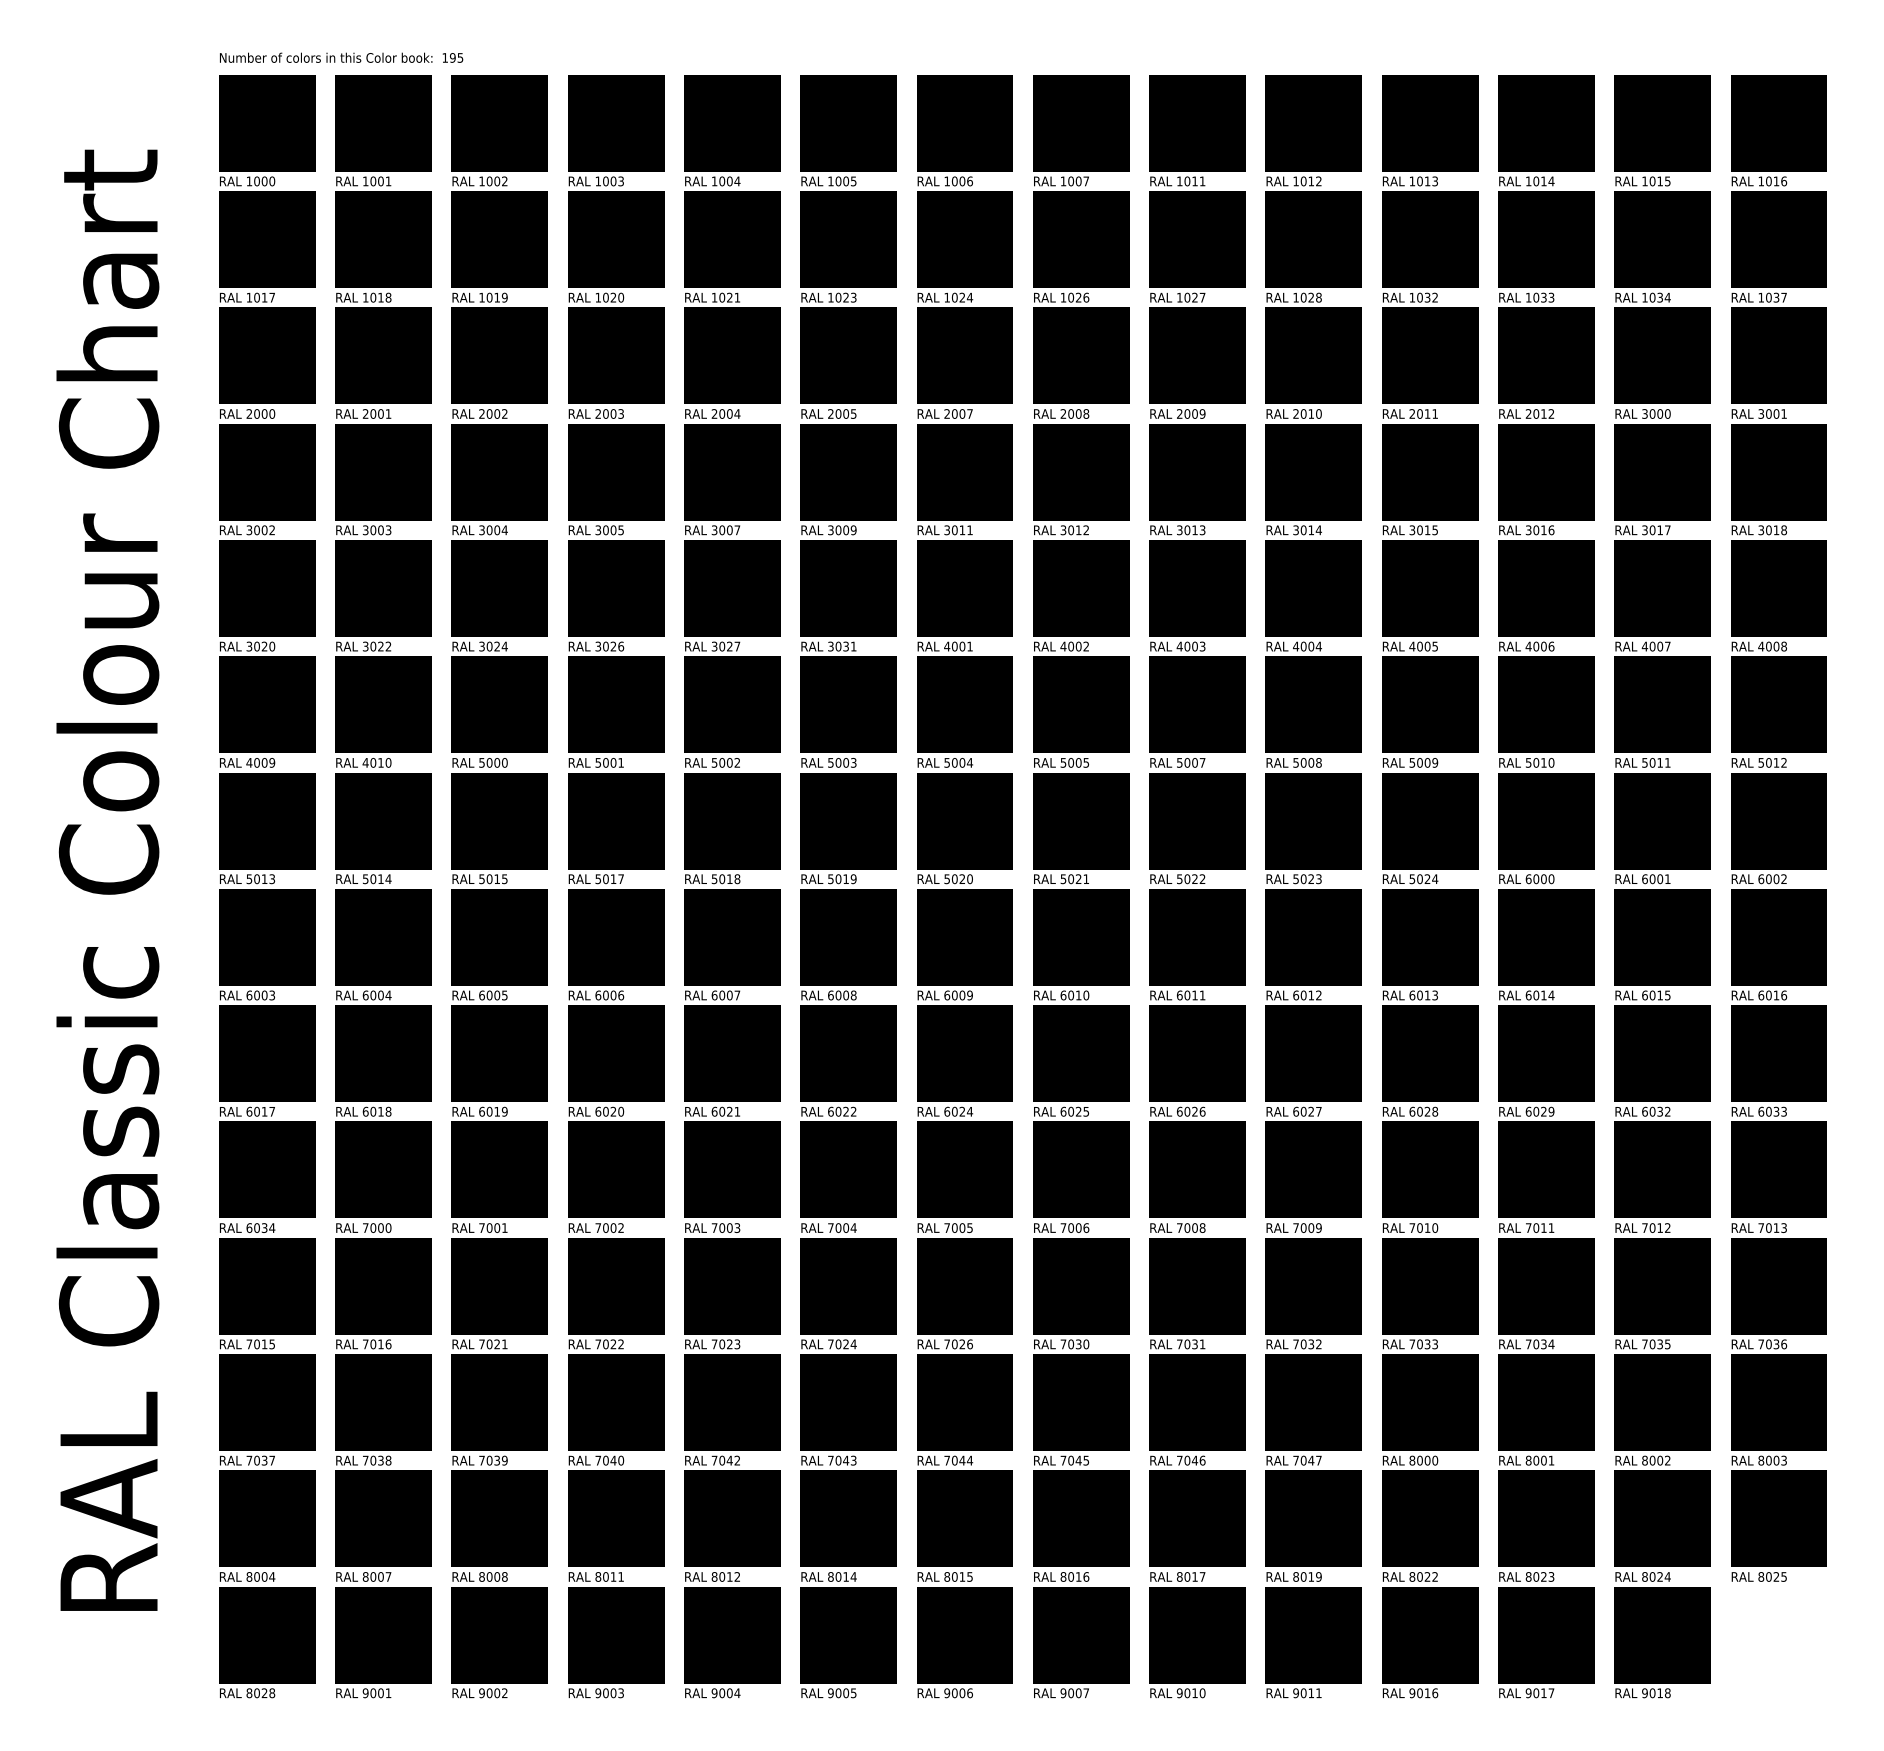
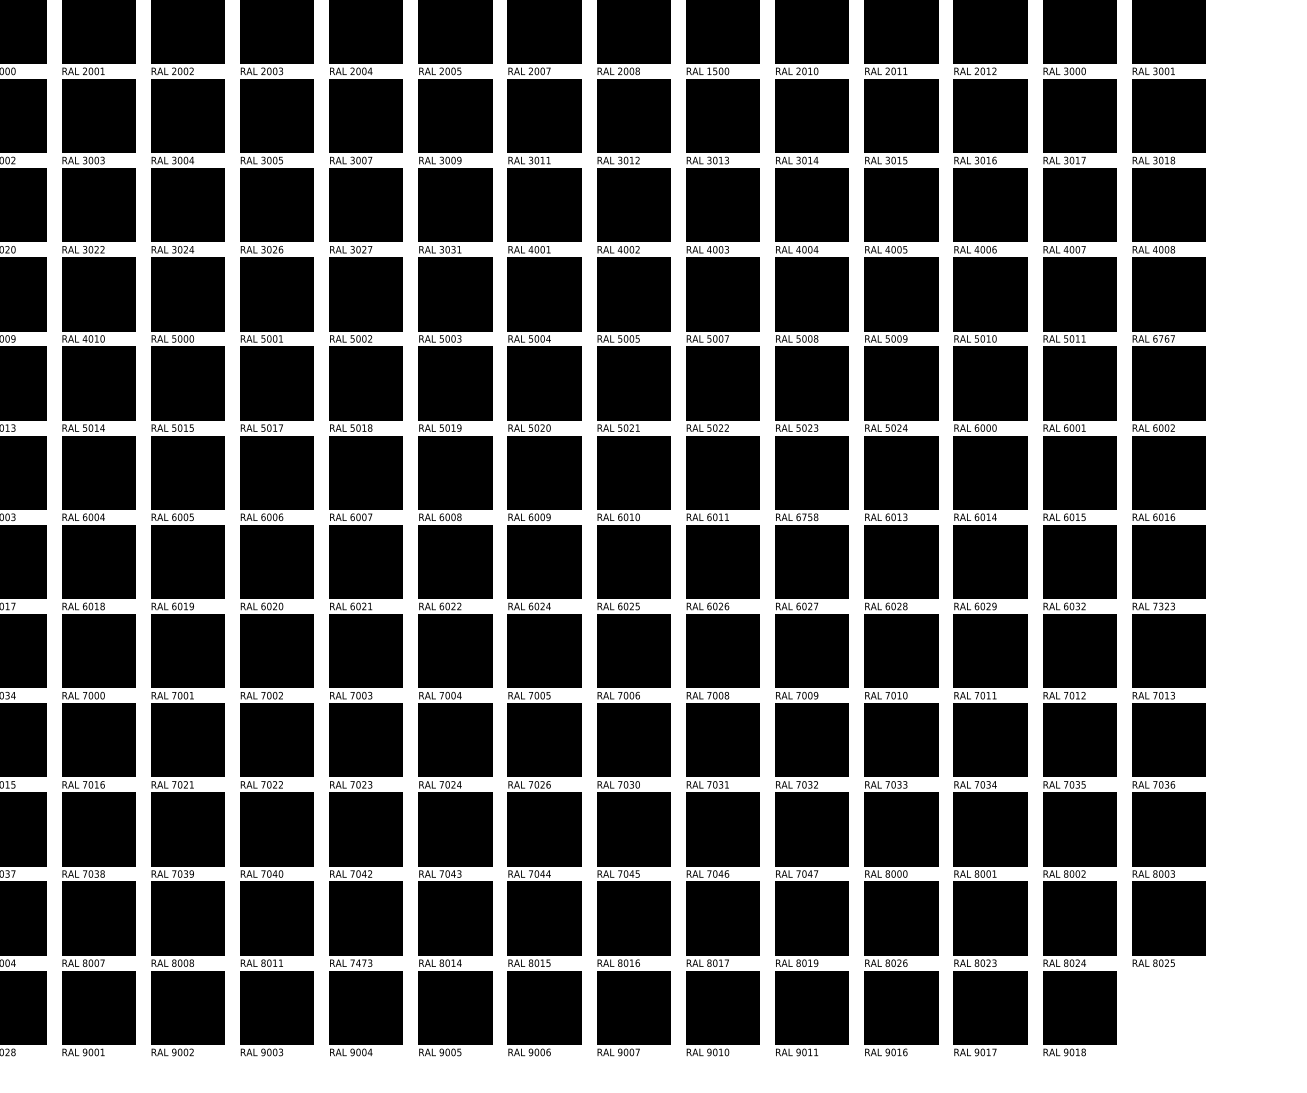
text: (1191, 413) -> (718, 70), 2009 -> 1500
text: (1772, 762) -> (1163, 338), 5012 -> 6767
text: (1310, 995) -> (809, 517), 6012 -> 6758
text: (1768, 1111) -> (1160, 606), 6033 -> 7323
text: (725, 1576) -> (361, 962), 8012 -> 7473
text: (1435, 1576) -> (905, 962), 8022 -> 8026

